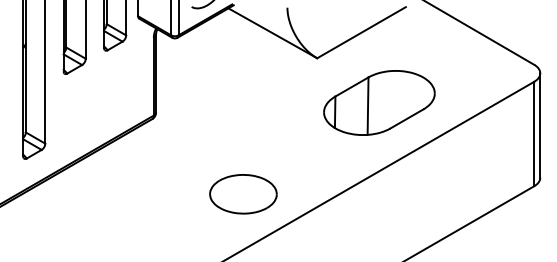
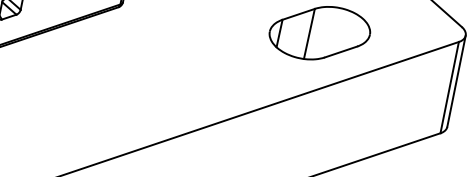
part: (243, 194) -> (184, 89), removed

